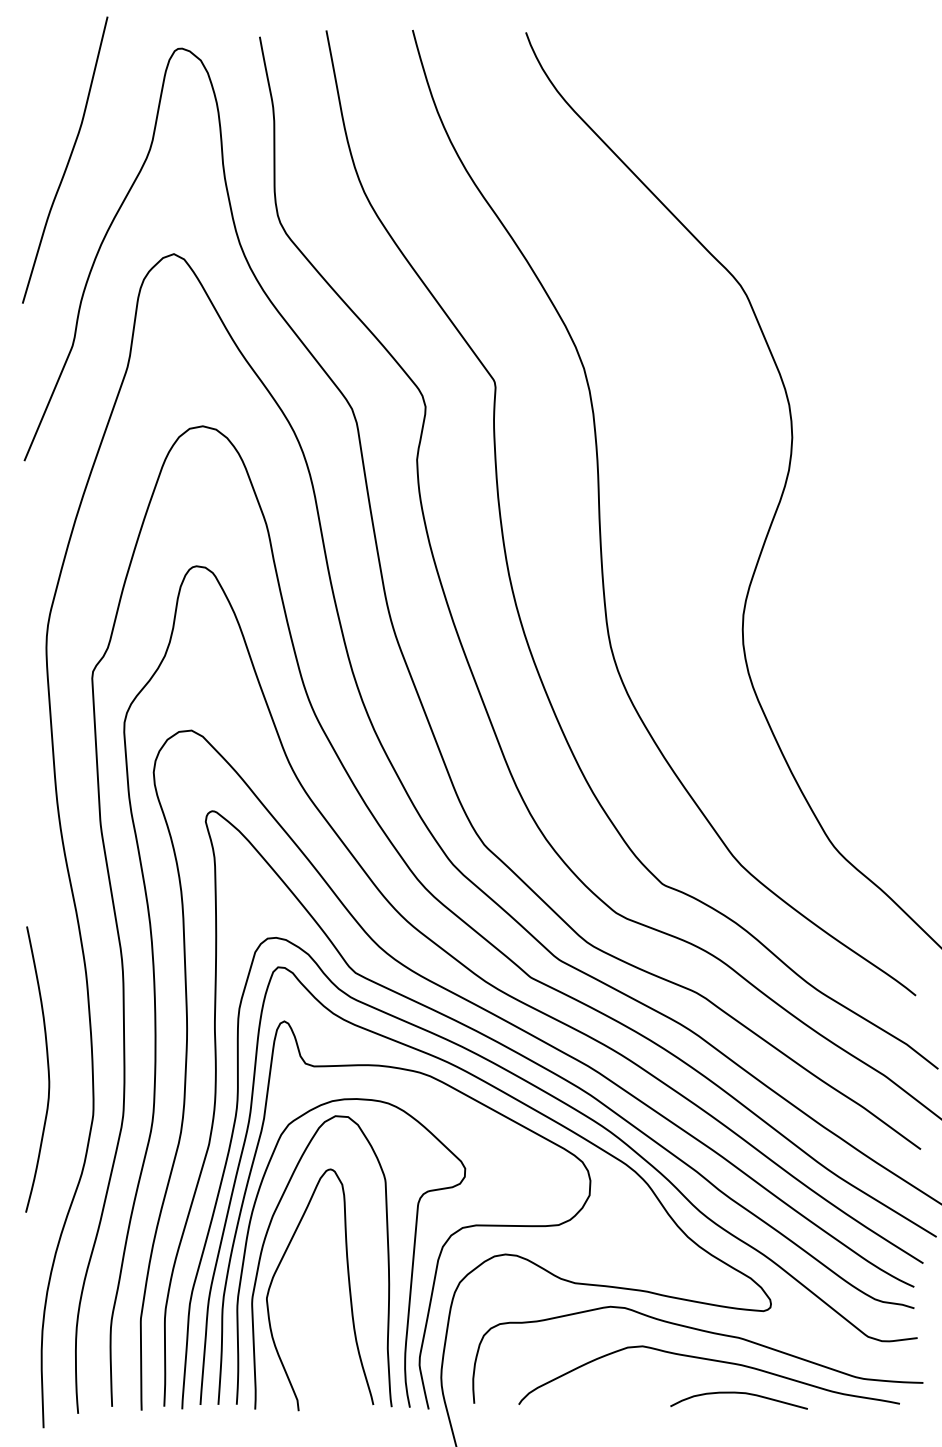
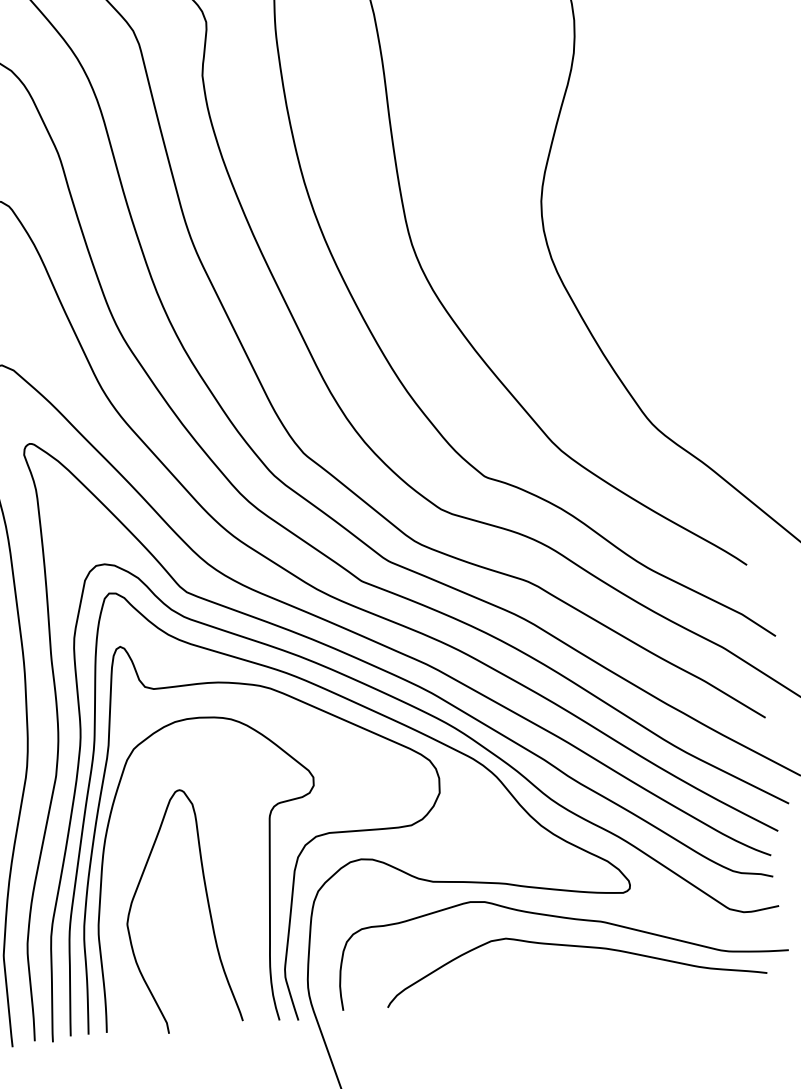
curve: (263, 1248) -> (119, 874), removed
curve: (738, 1393) -> (605, 977), removed

